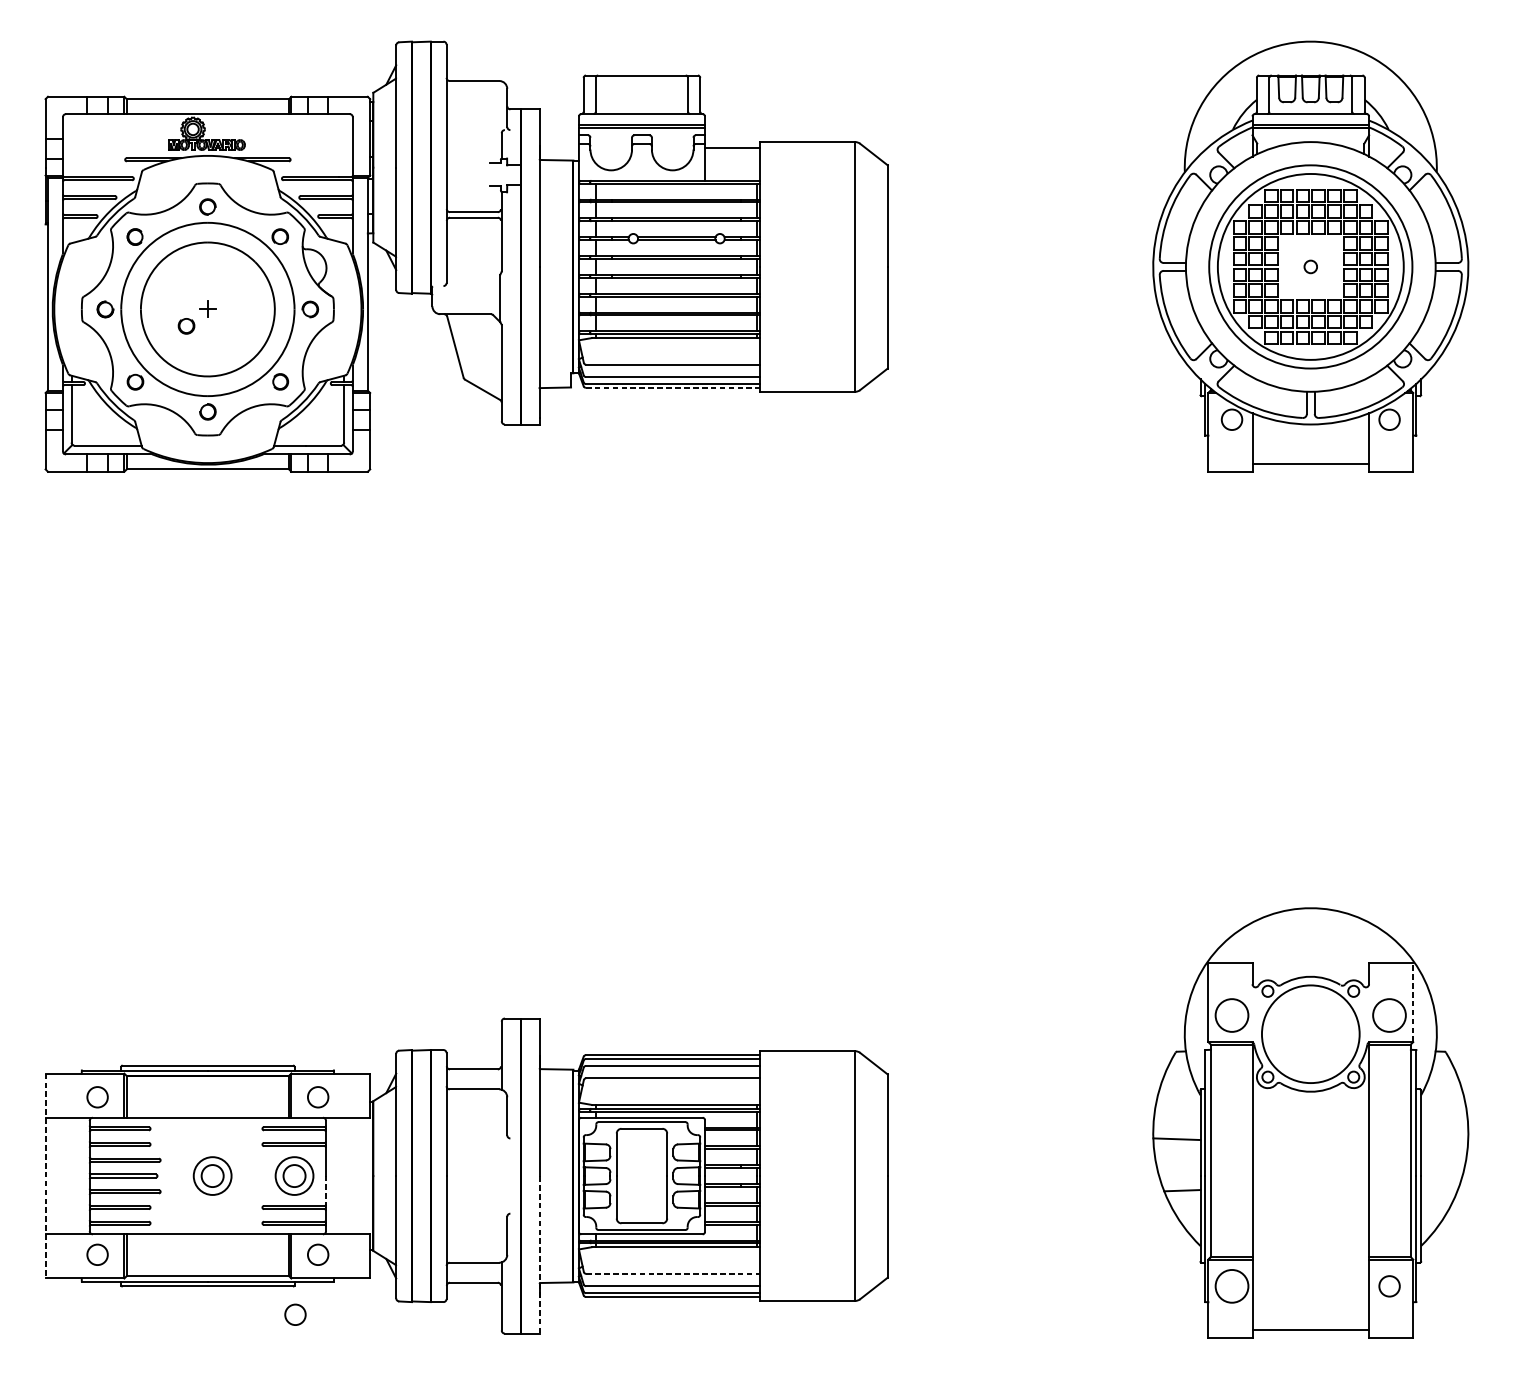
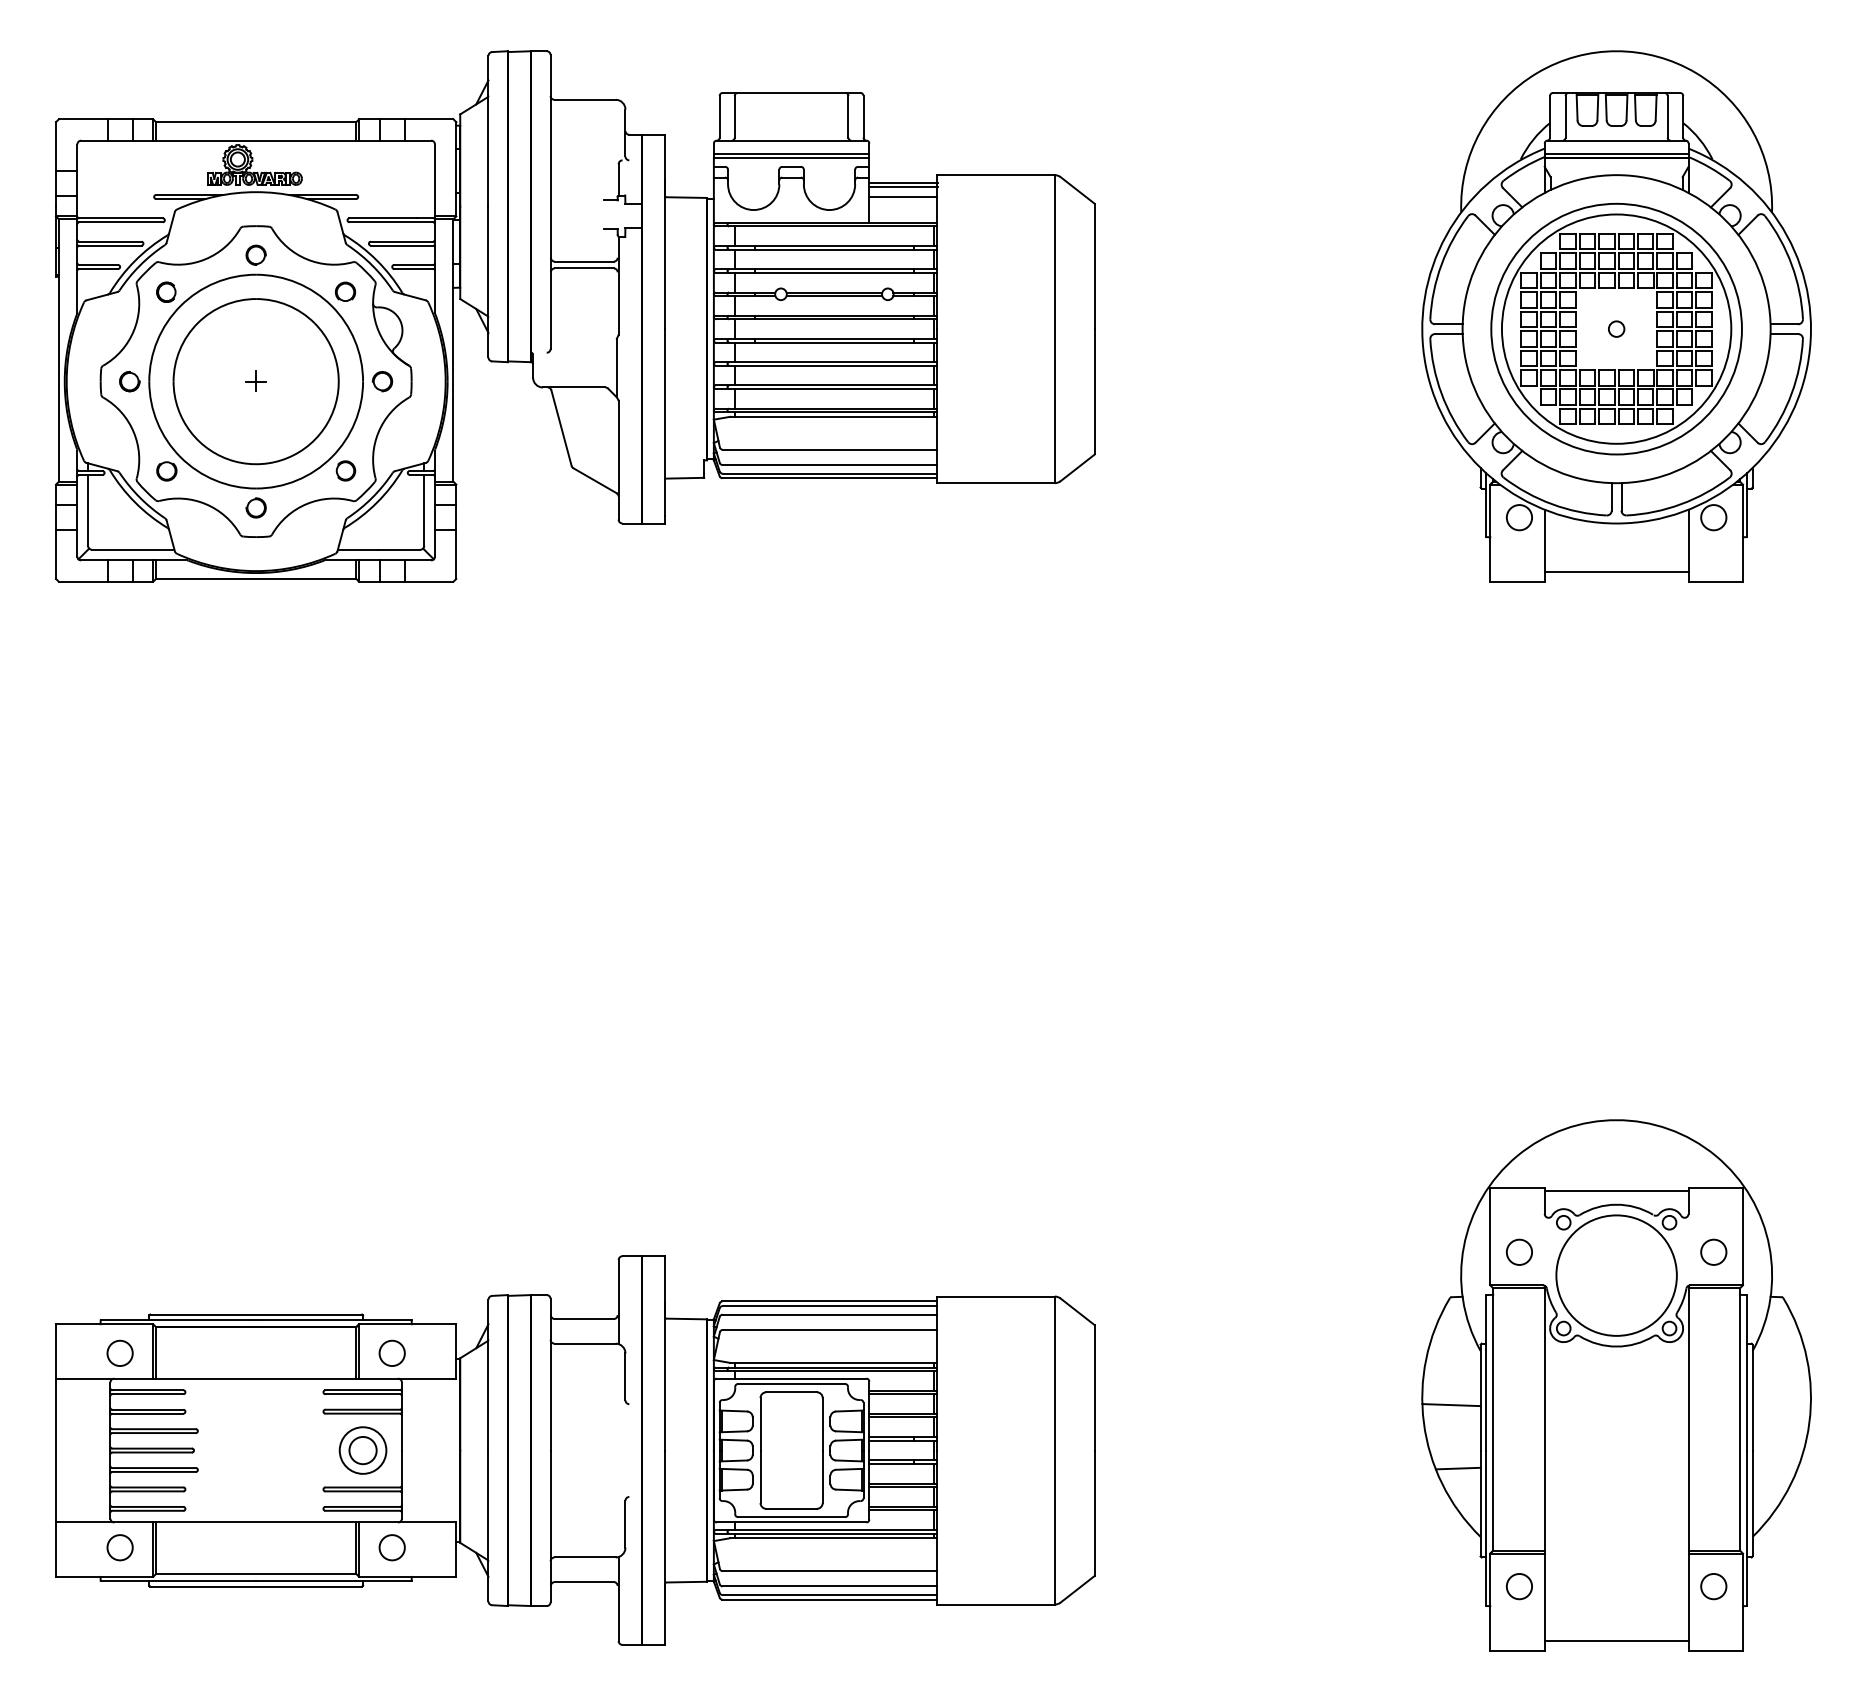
line: (732, 152) -> (903, 187), added
line: (732, 160) -> (903, 197), added
part: (186, 326) -> (229, 402), removed
line: (673, 388) -> (830, 478), dashed -> solid
line: (1310, 966) -> (1616, 1191), added
line: (1412, 1002) -> (1742, 1236), dashed -> solid
circle: (1232, 1014) -> (1519, 1251), size x0.62
circle: (1389, 1014) -> (1713, 1251), size x0.62
line: (46, 1176) -> (56, 1451), dashed -> solid
part: (212, 1176) -> (261, 1450), removed
line: (325, 1191) -> (401, 1469), dashed -> solid
line: (539, 1255) -> (665, 1548), dashed -> solid
line: (673, 1274) -> (830, 1571), dashed -> solid
circle: (1232, 1286) -> (1519, 1586), size x0.62
circle: (294, 1314) -> (363, 1621), removed

